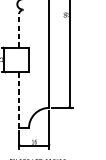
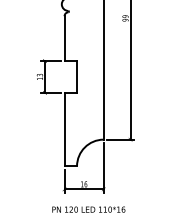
line: (19, 30) -> (64, 38), dashed -> solid
line: (19, 100) -> (64, 129), dashed -> solid

